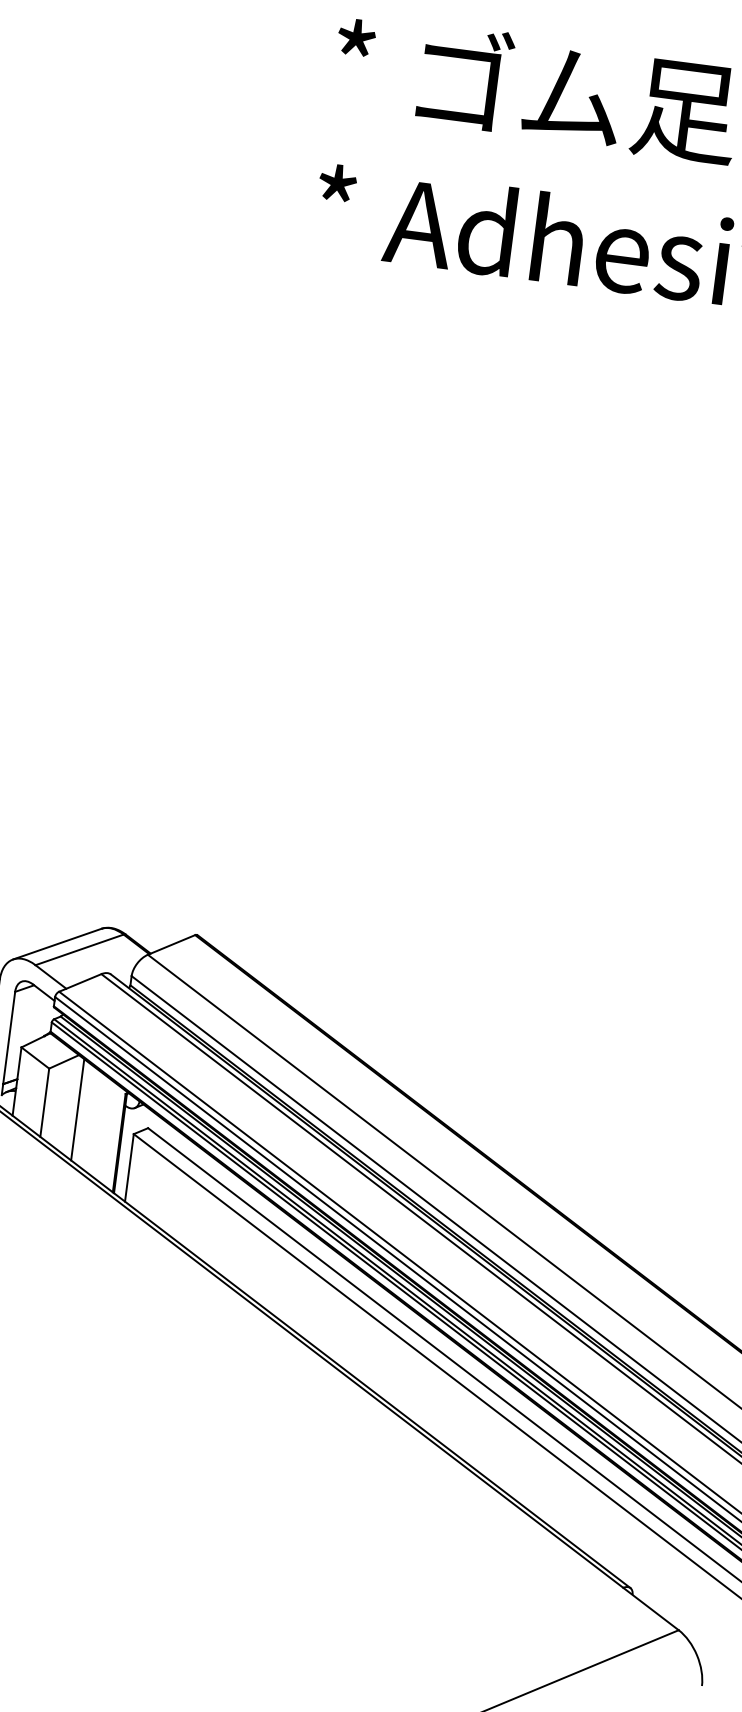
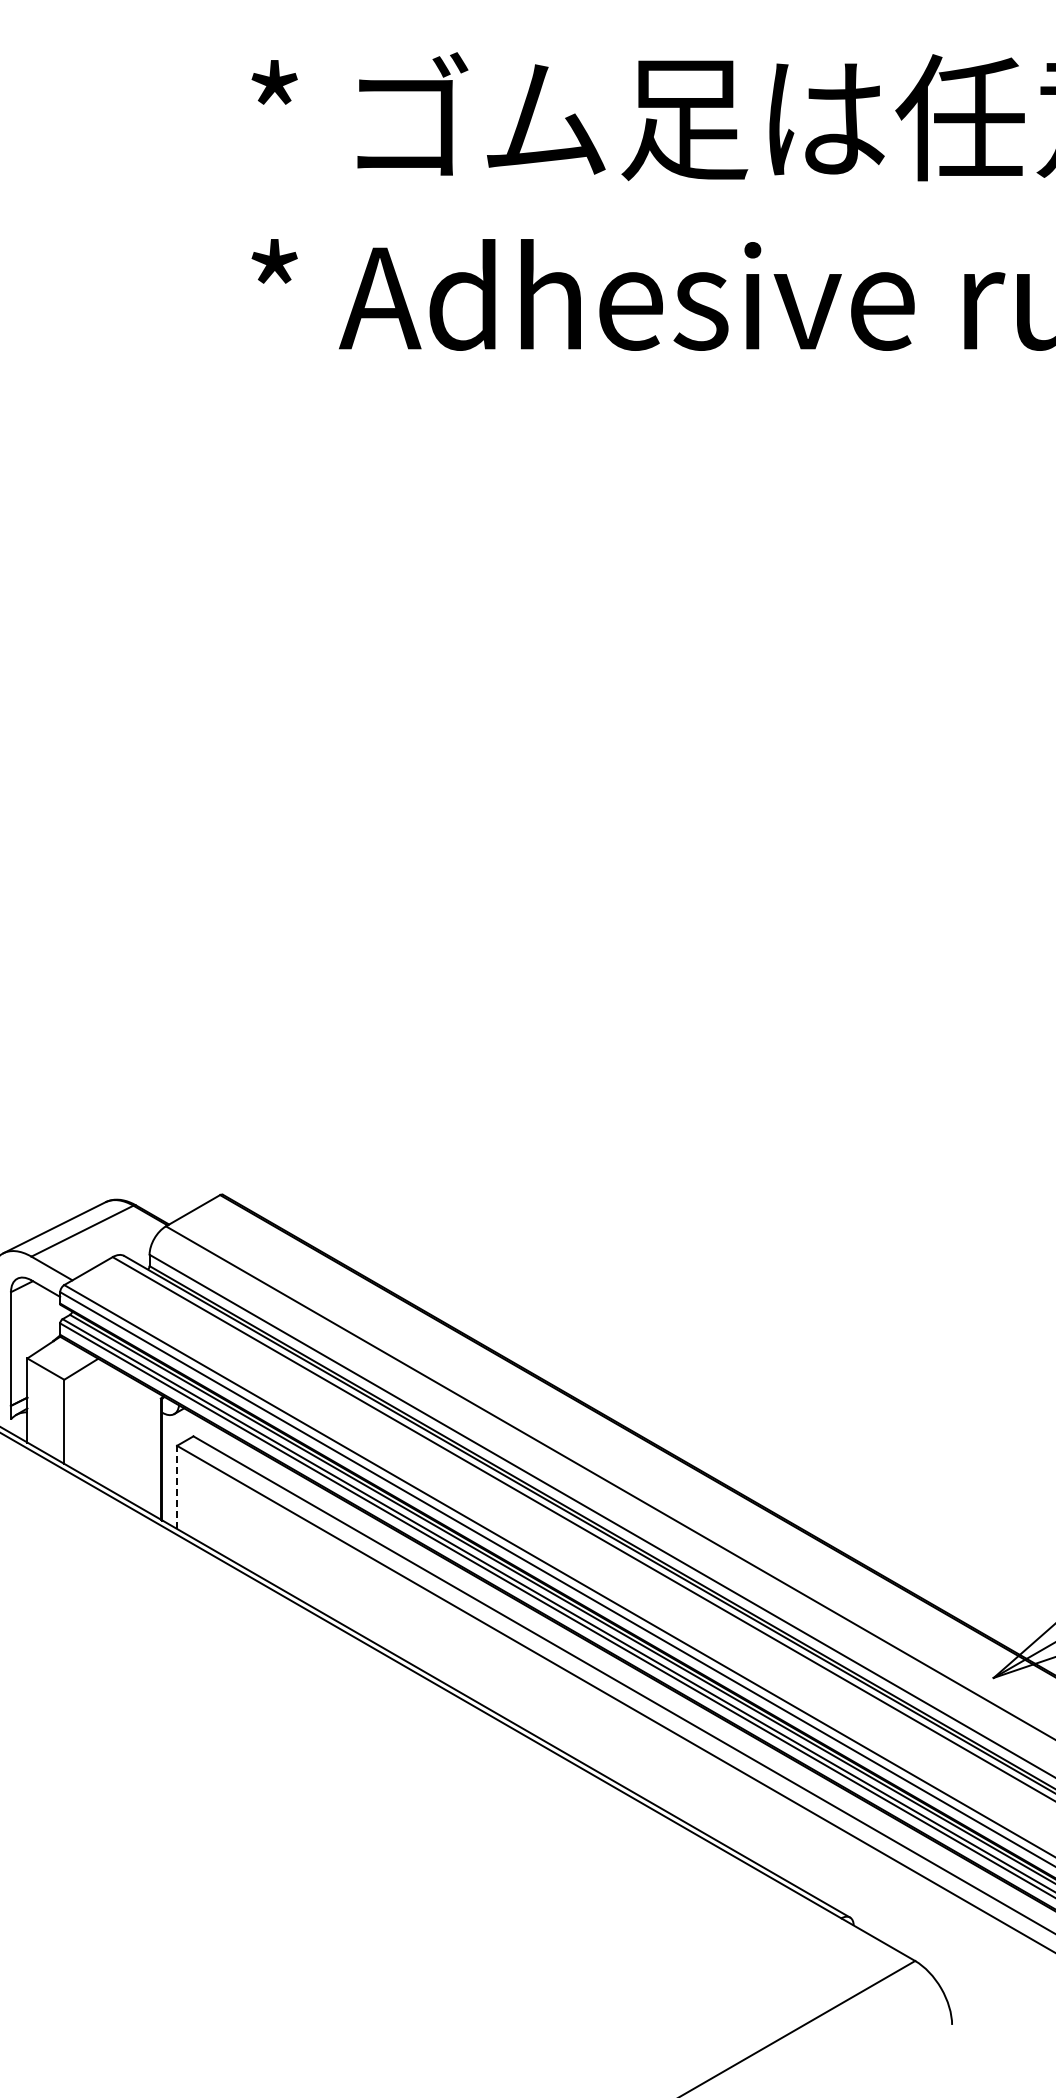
line: (77, 1109) -> (105, 1424), removed
line: (129, 1168) -> (177, 1487), solid -> dashed

